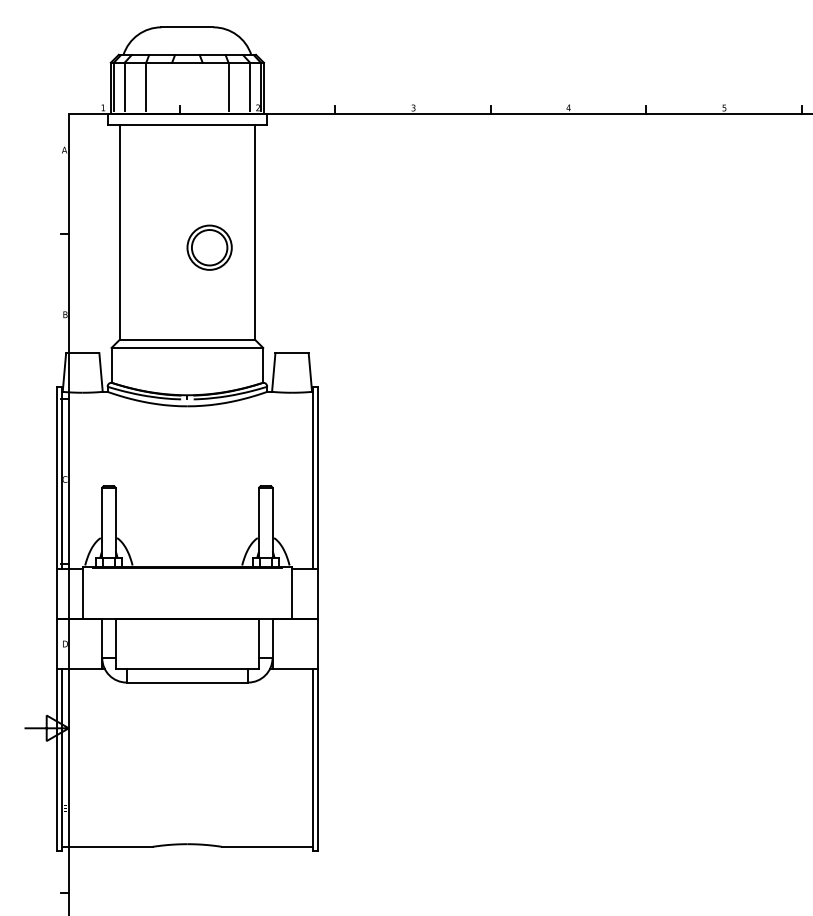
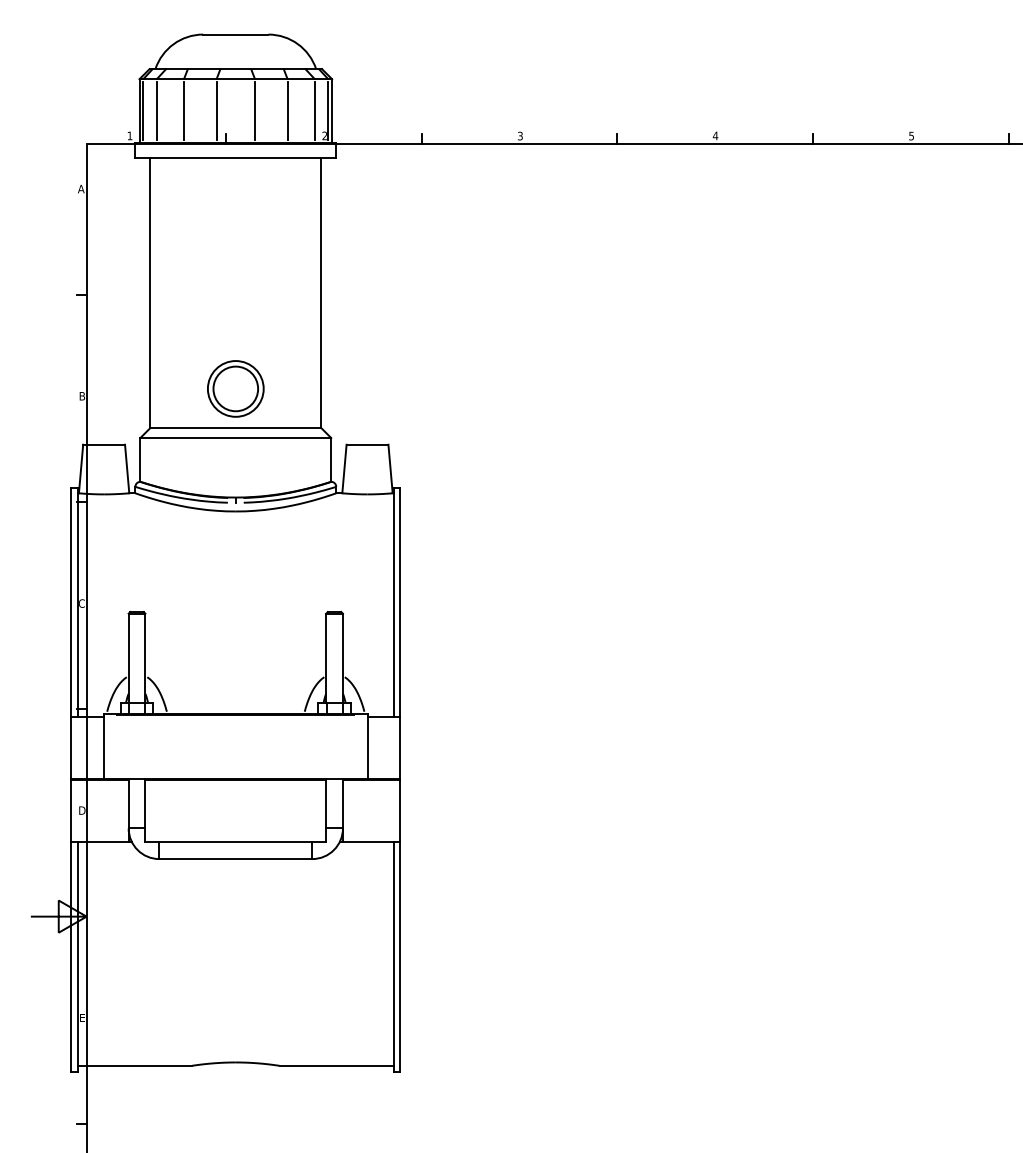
line: (172, 88) -> (216, 111), added
line: (203, 88) -> (255, 111), added
part: (209, 247) -> (235, 388), moved

